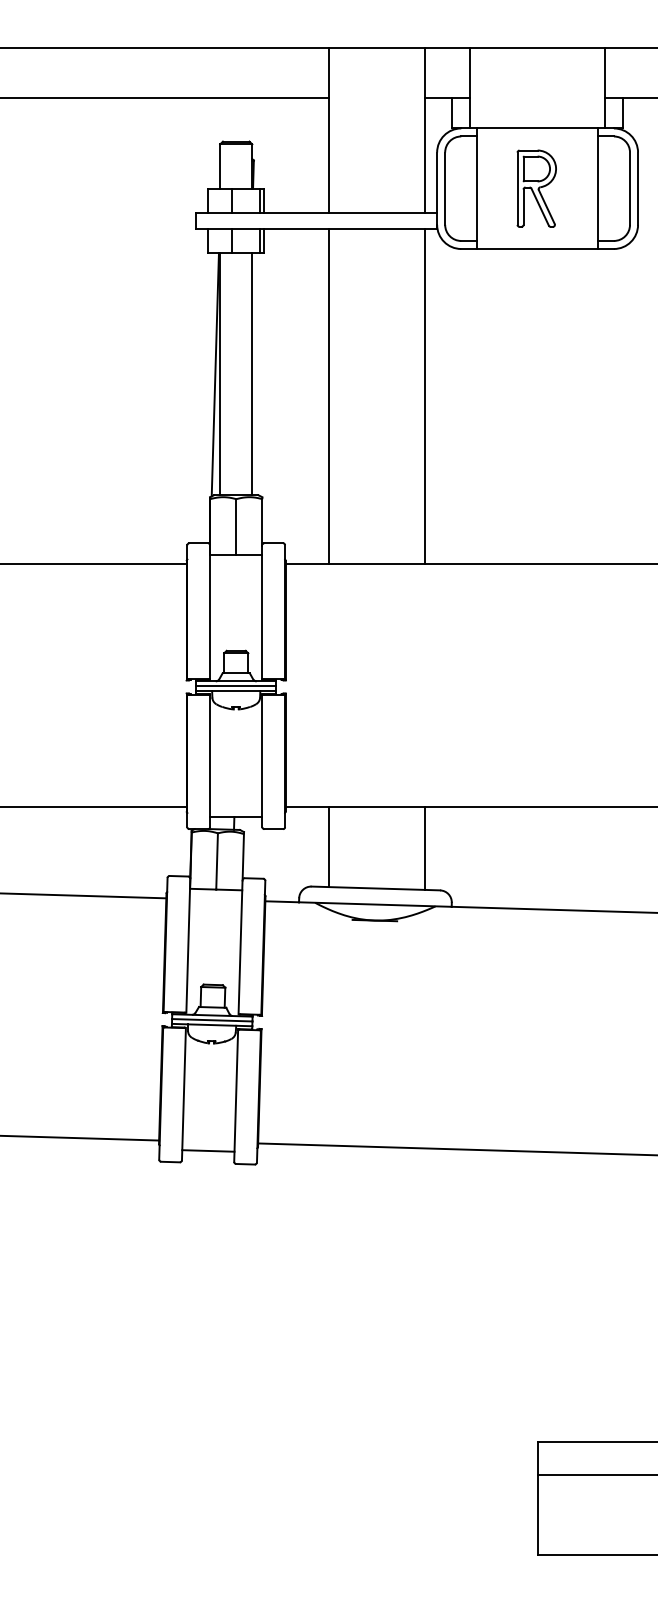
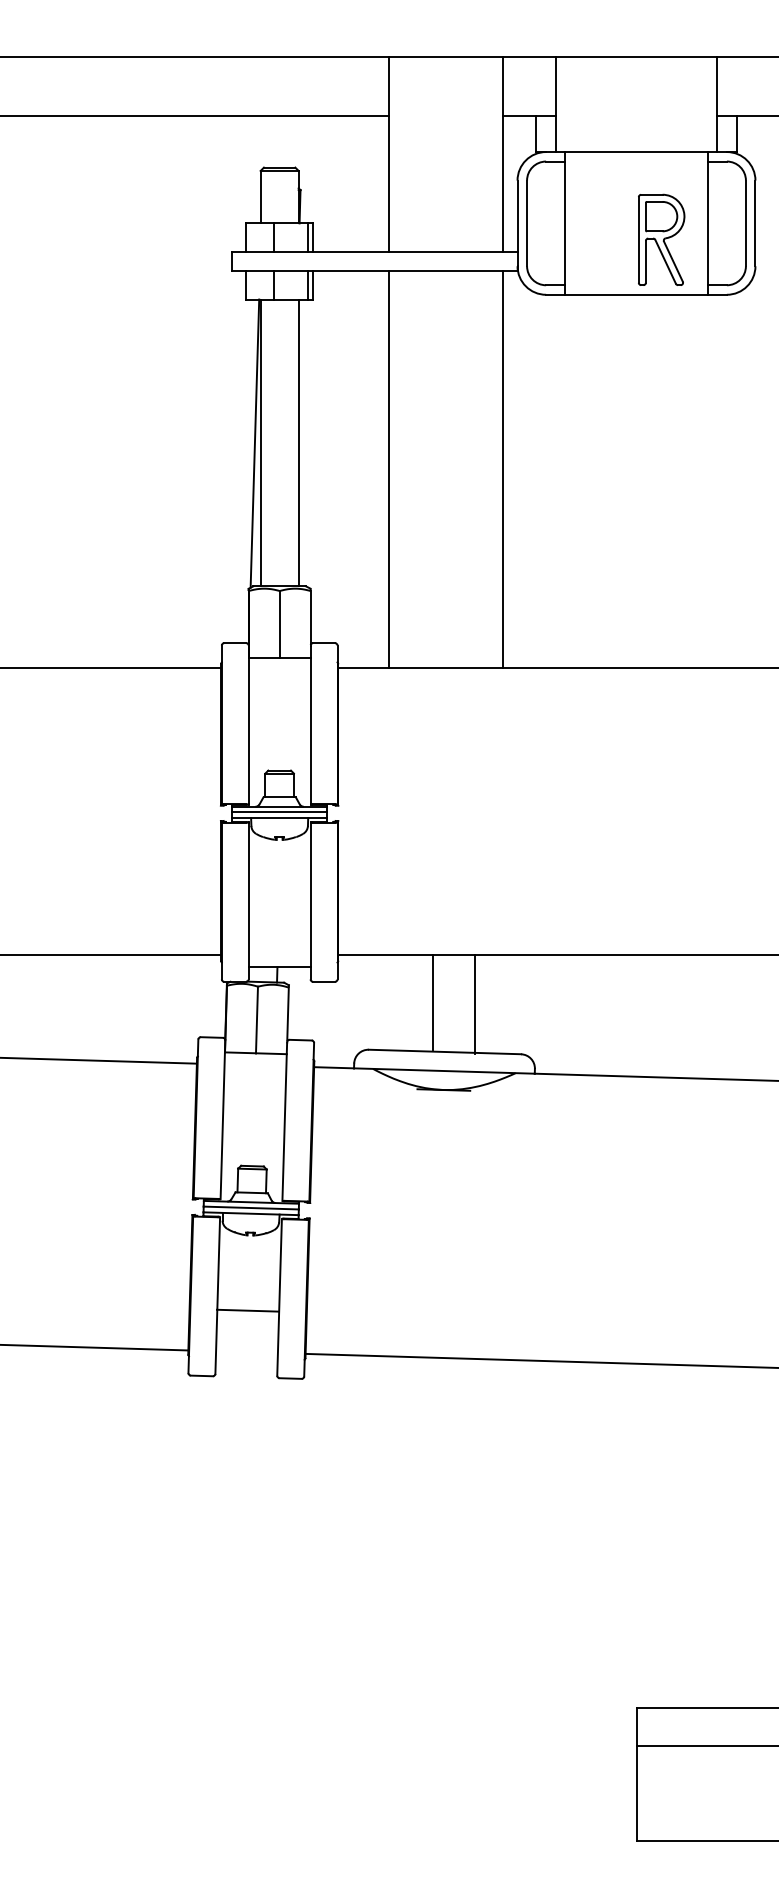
part: (536, 188) -> (661, 239), moved
line: (328, 846) -> (432, 1002), moved
line: (425, 847) -> (475, 1003), moved
line: (208, 1150) -> (248, 1310), moved

